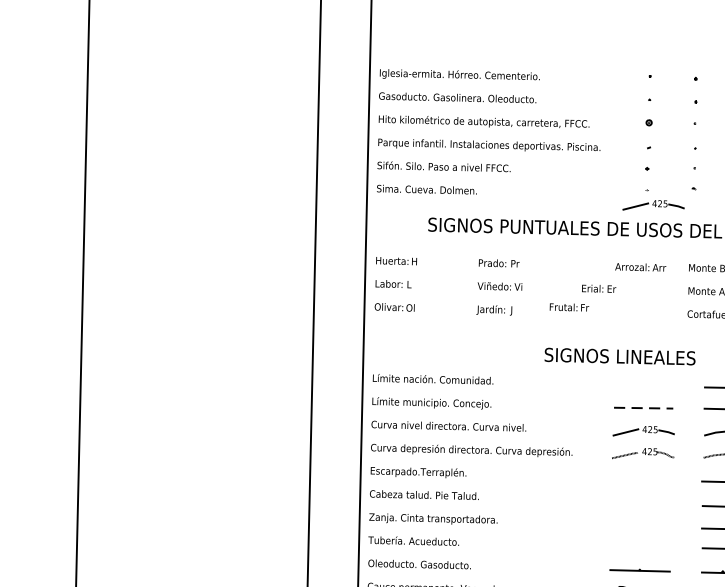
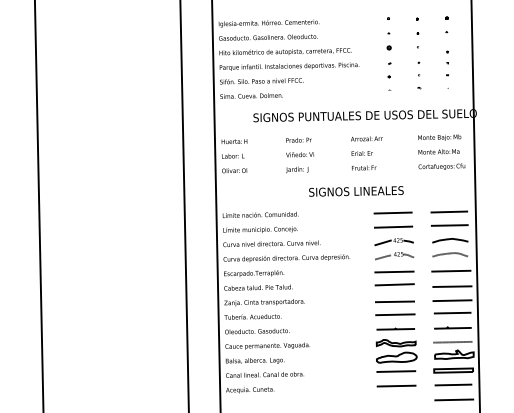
part: (652, 206) -> (393, 100), removed
text: (640, 266) -> (366, 138), moved
text: (569, 306) -> (364, 167), moved
text: (620, 356) -> (356, 191), moved
line: (642, 384) -> (392, 212), added
line: (643, 408) -> (393, 227), dashed -> solid
line: (642, 478) -> (394, 271), added
line: (641, 499) -> (394, 284), added
line: (639, 526) -> (394, 301), added
line: (640, 547) -> (395, 314), added

